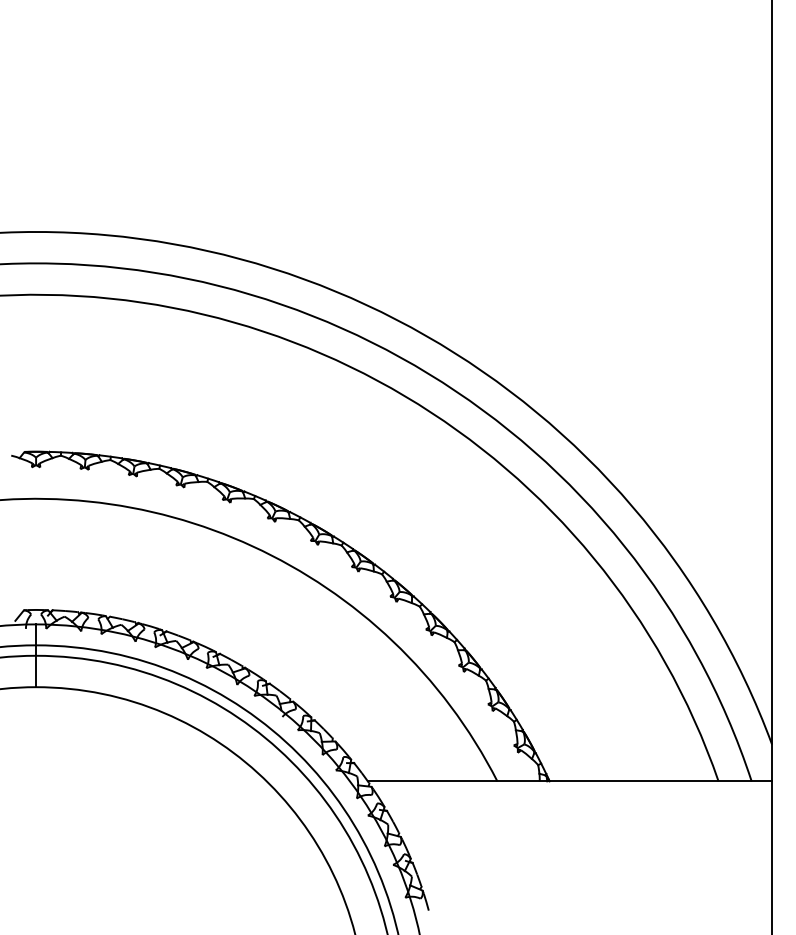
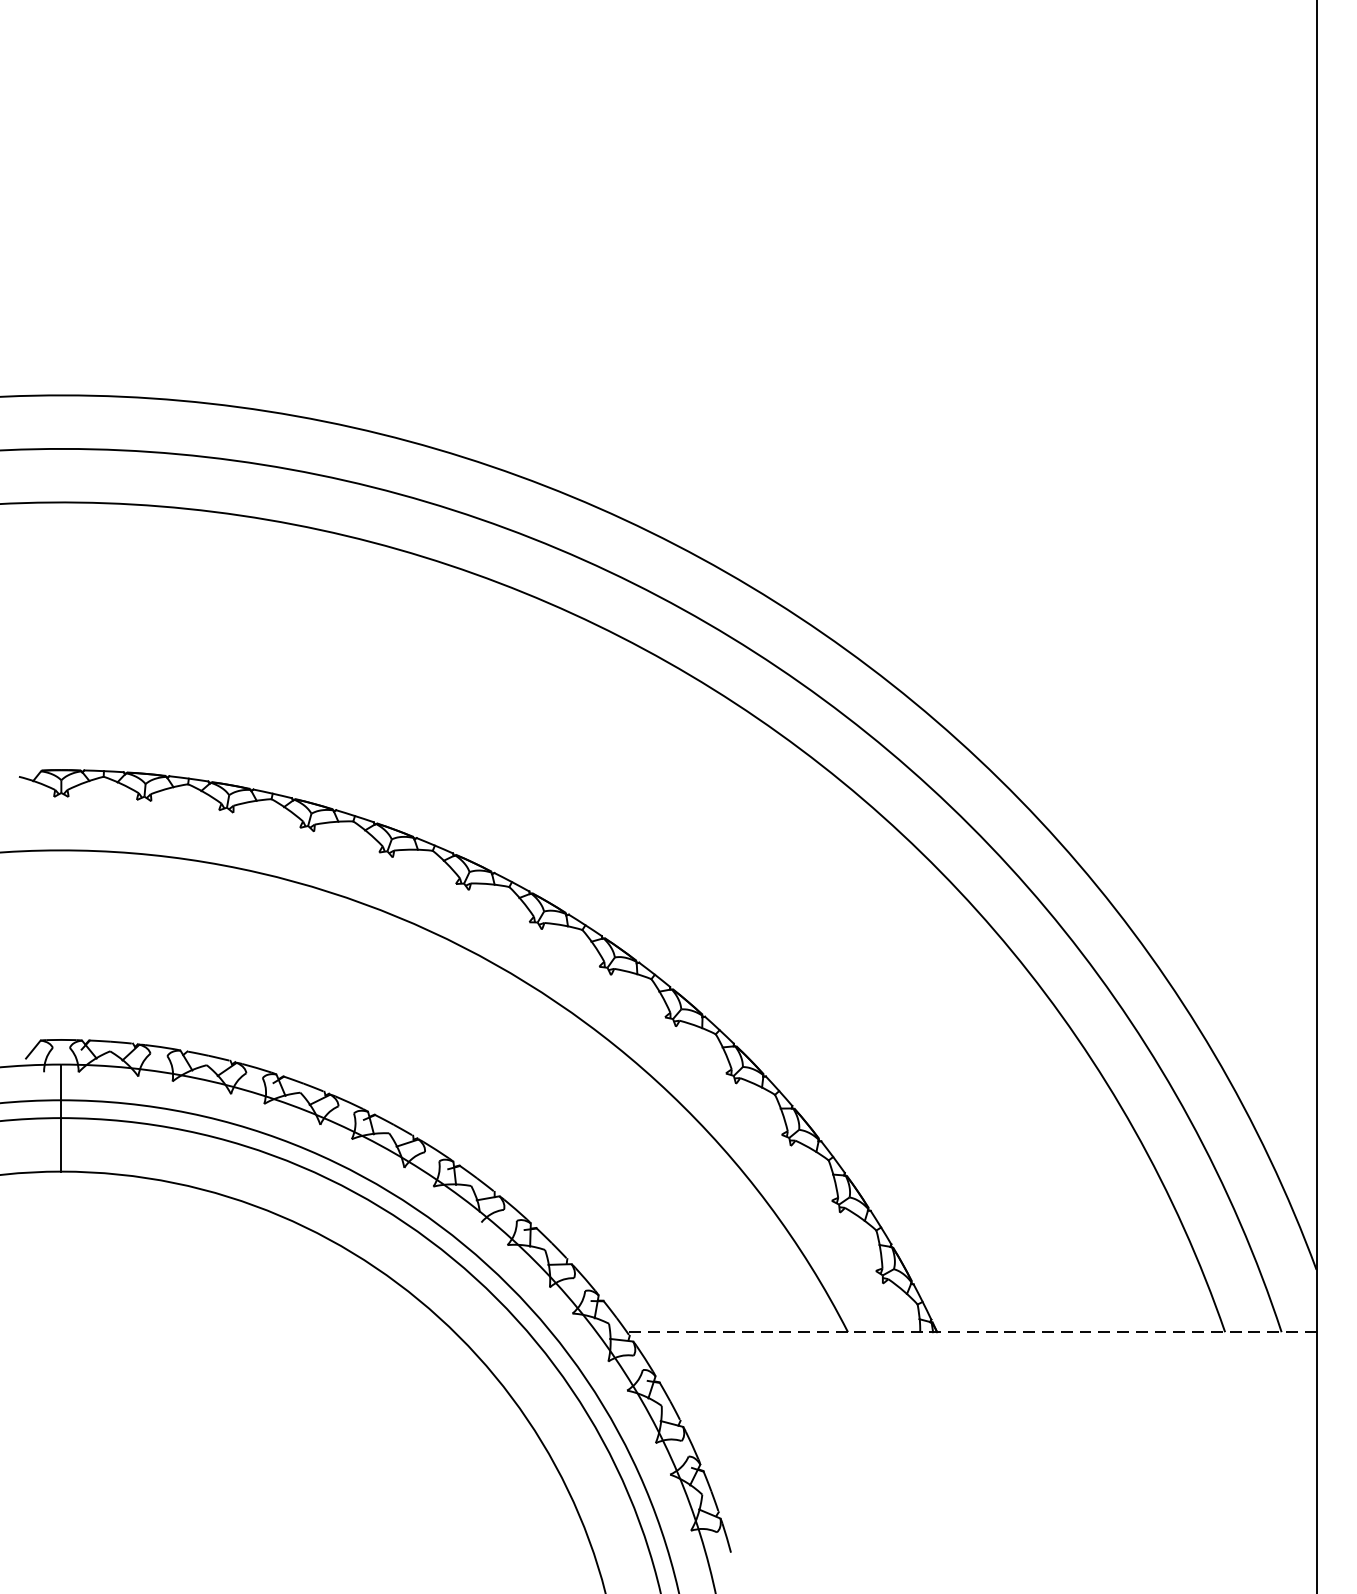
line: (569, 781) -> (970, 1332), solid -> dashed

